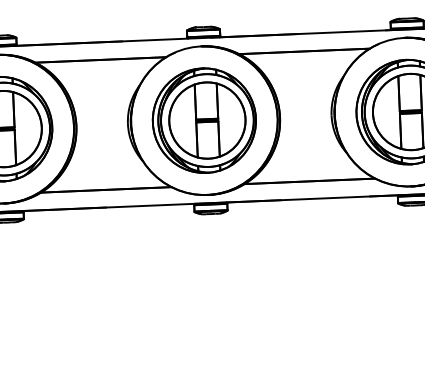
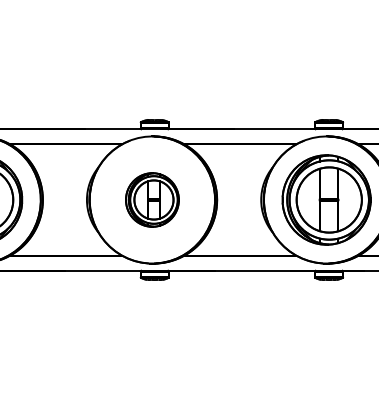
part: (204, 120) -> (152, 199), size x0.6

